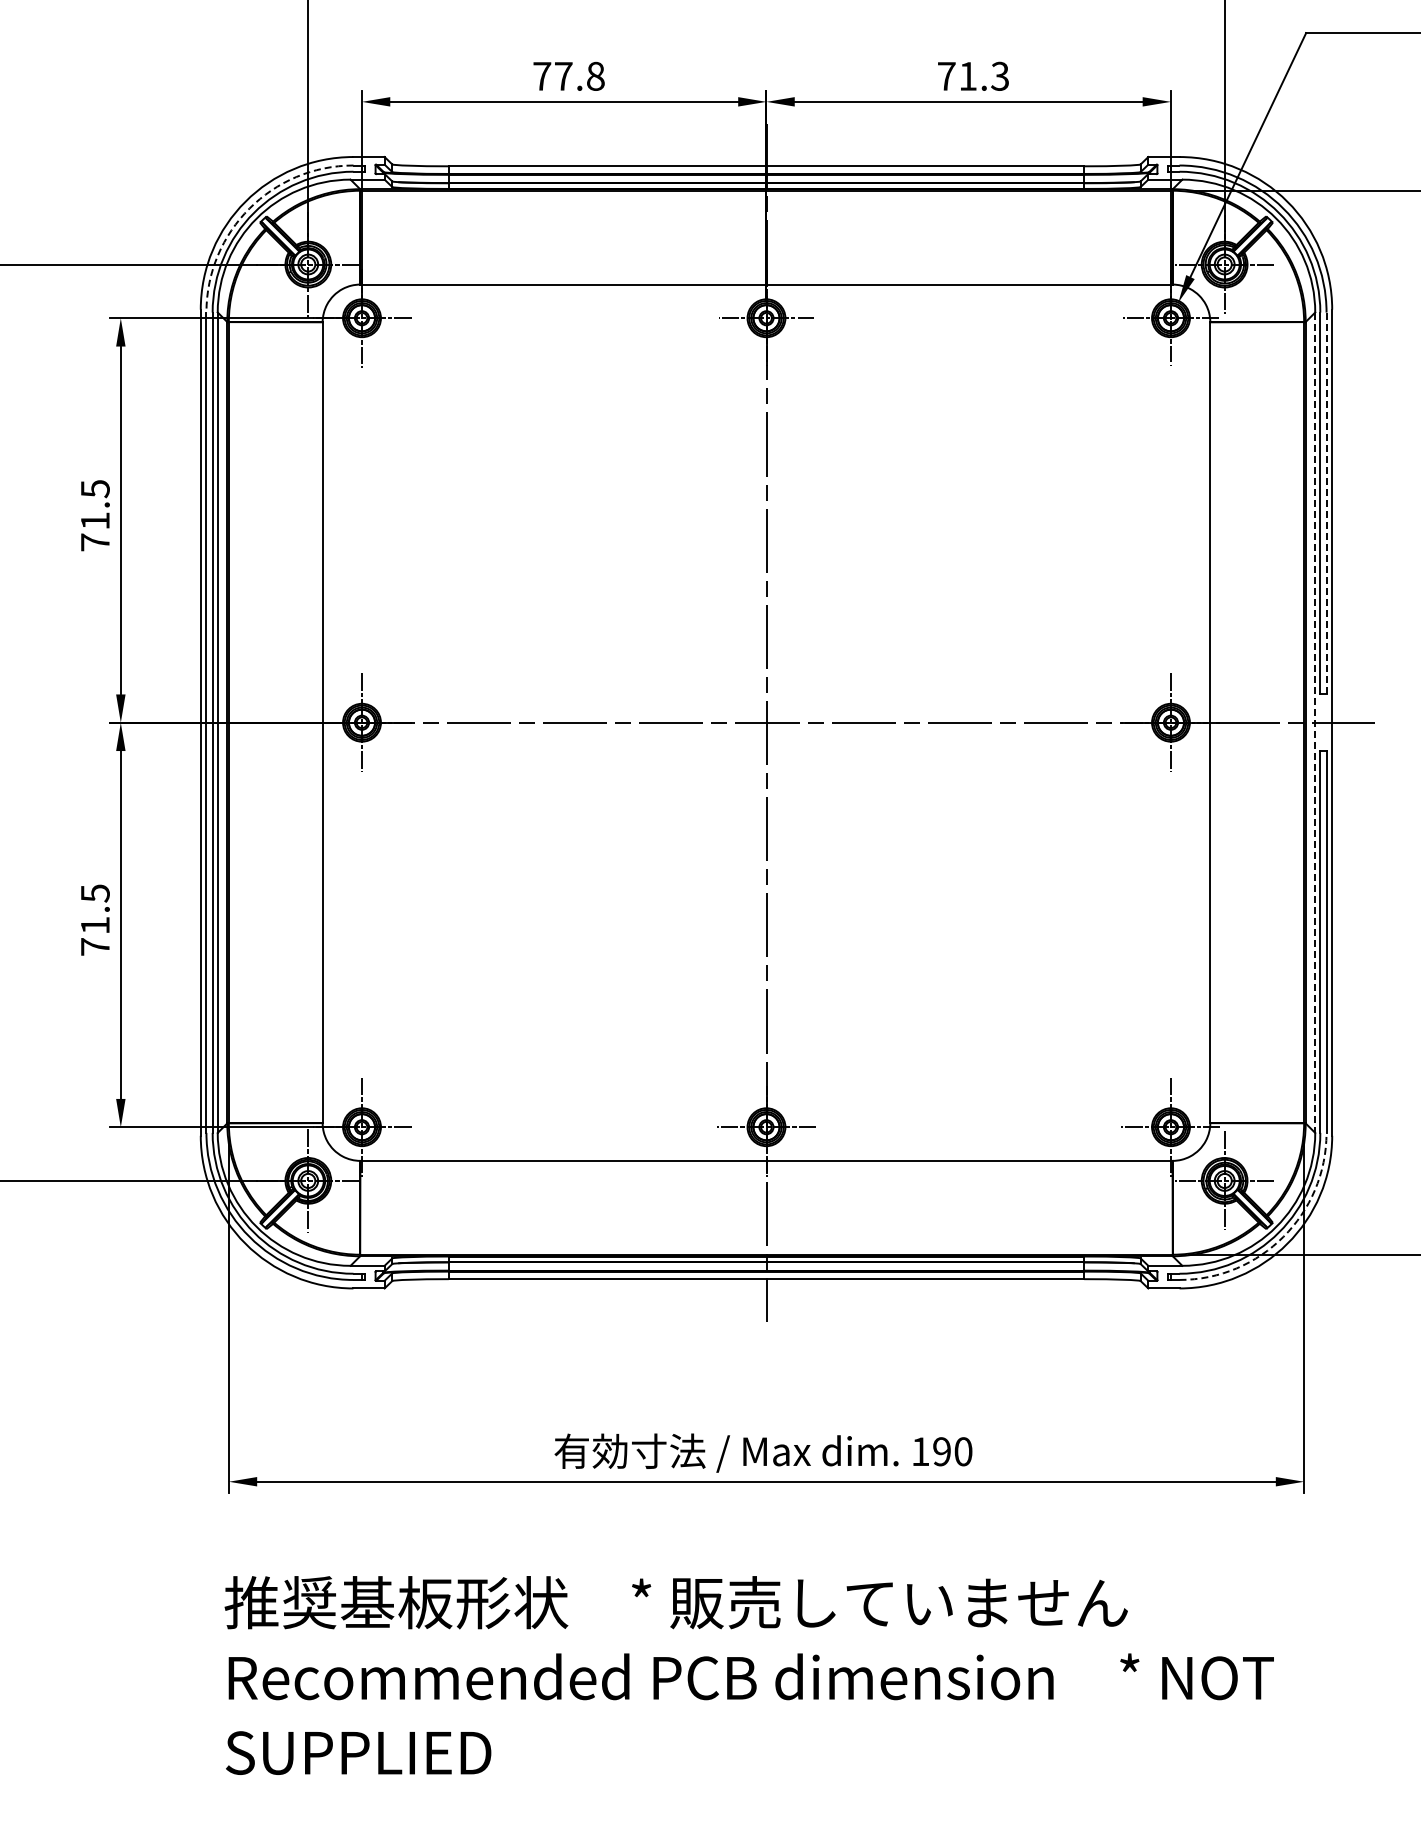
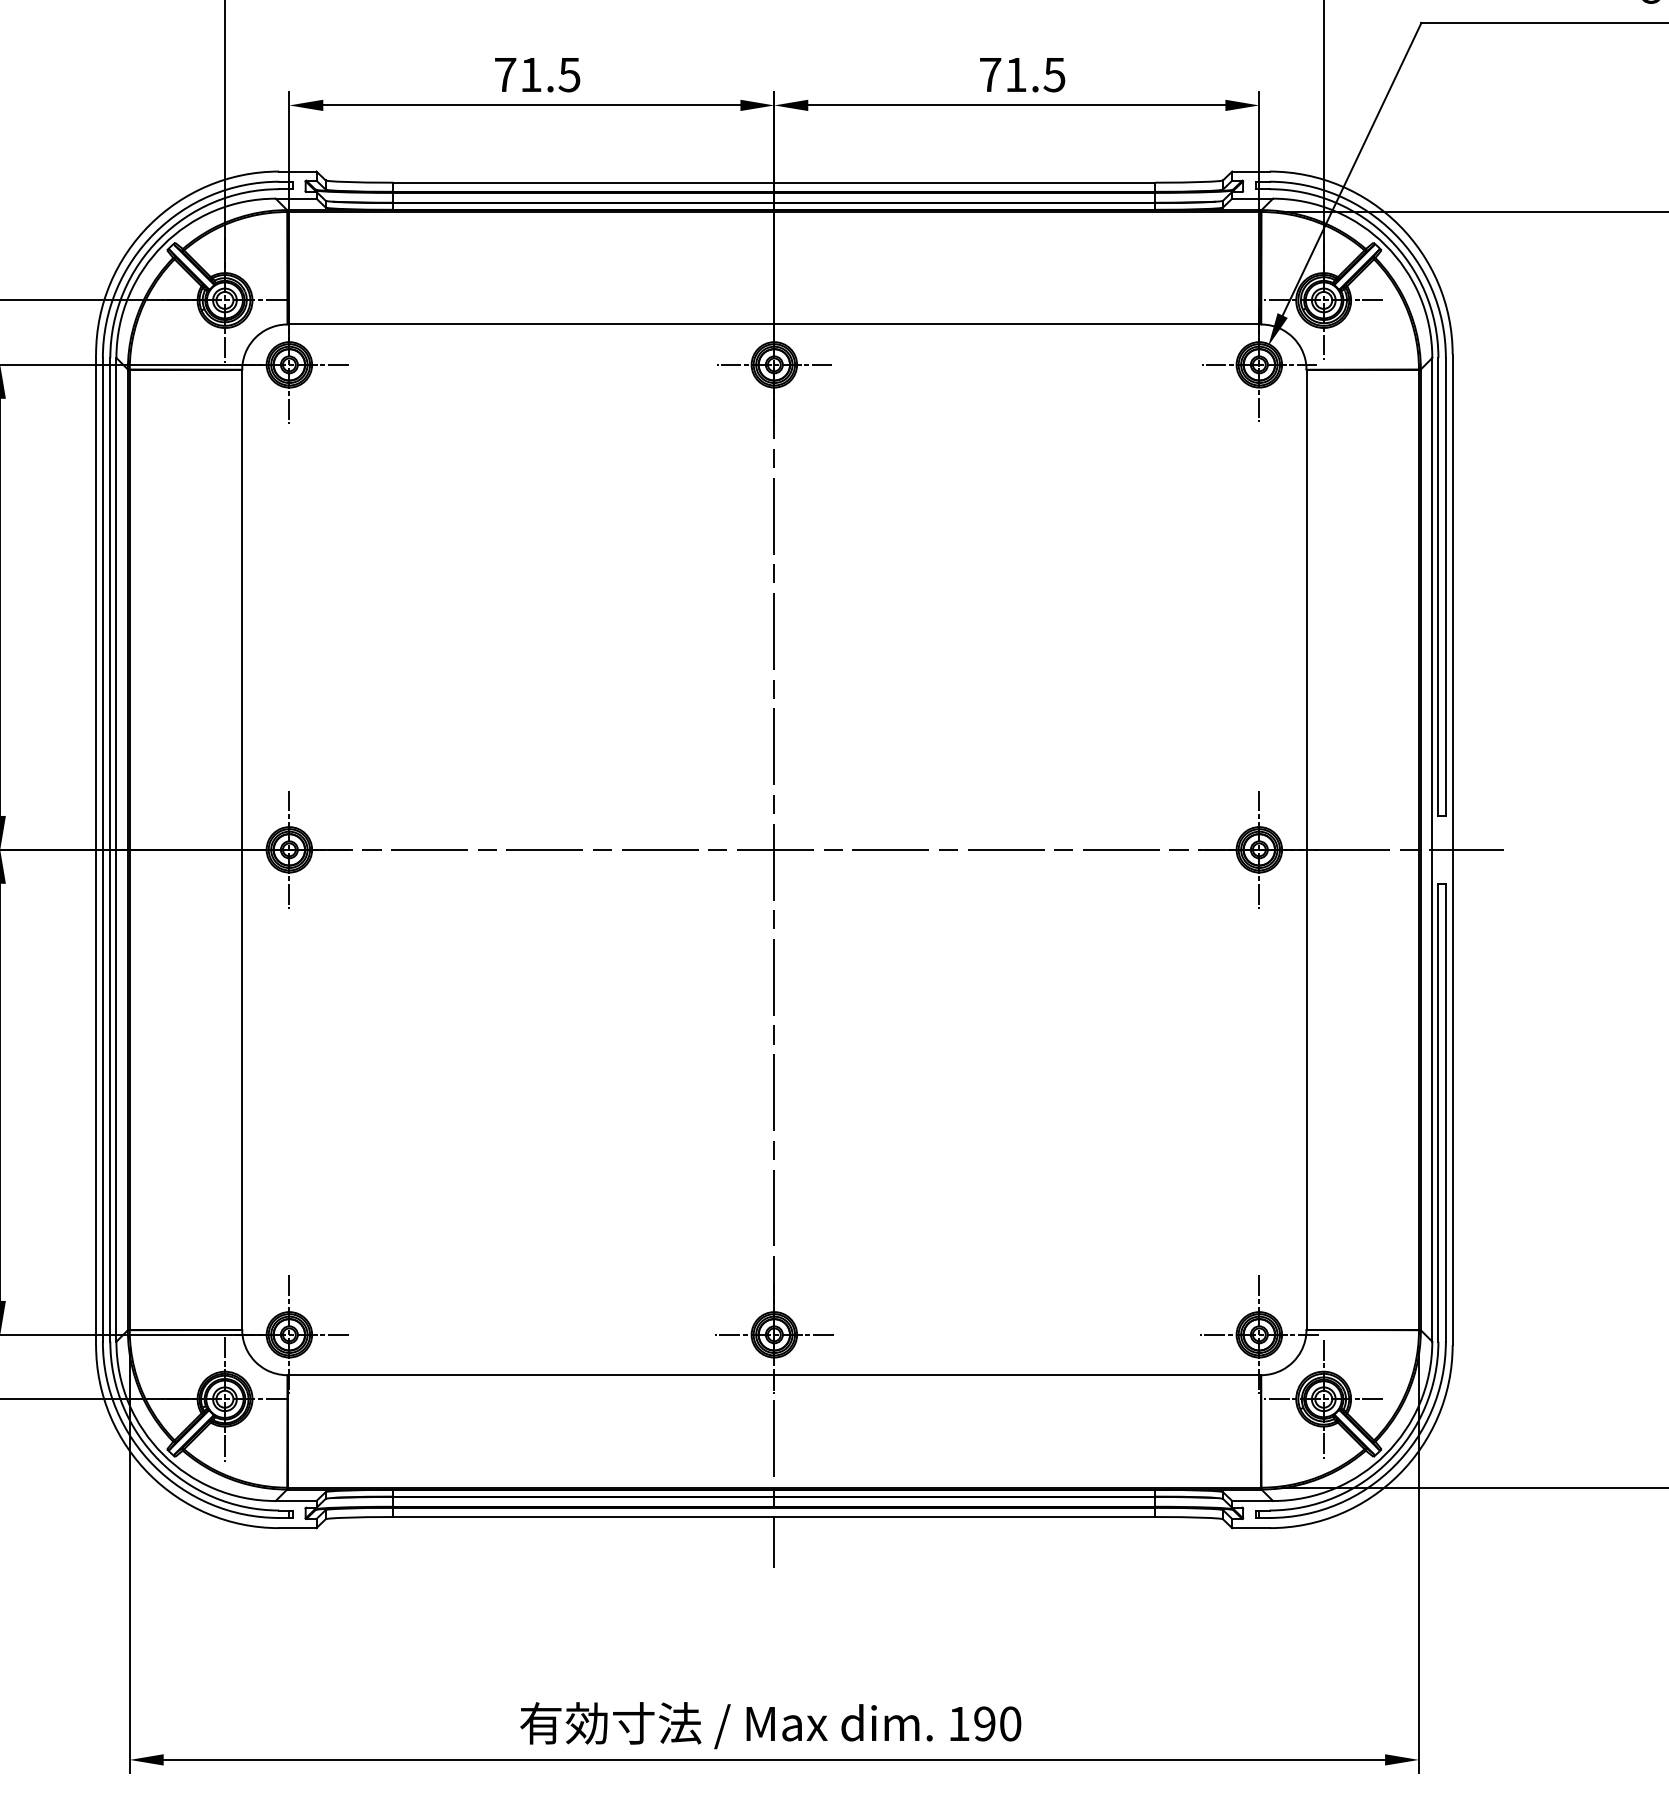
text: (579, 75) -> (550, 73), 77.8 -> 71.5
text: (1000, 75) -> (1054, 73), 71.3 -> 71.5
arc: (249, 208) -> (154, 233), dashed -> solid
line: (1326, 503) -> (1445, 586), dashed -> solid
line: (1315, 723) -> (1432, 850), dashed -> solid
arc: (1283, 1236) -> (1394, 1465), dashed -> solid

